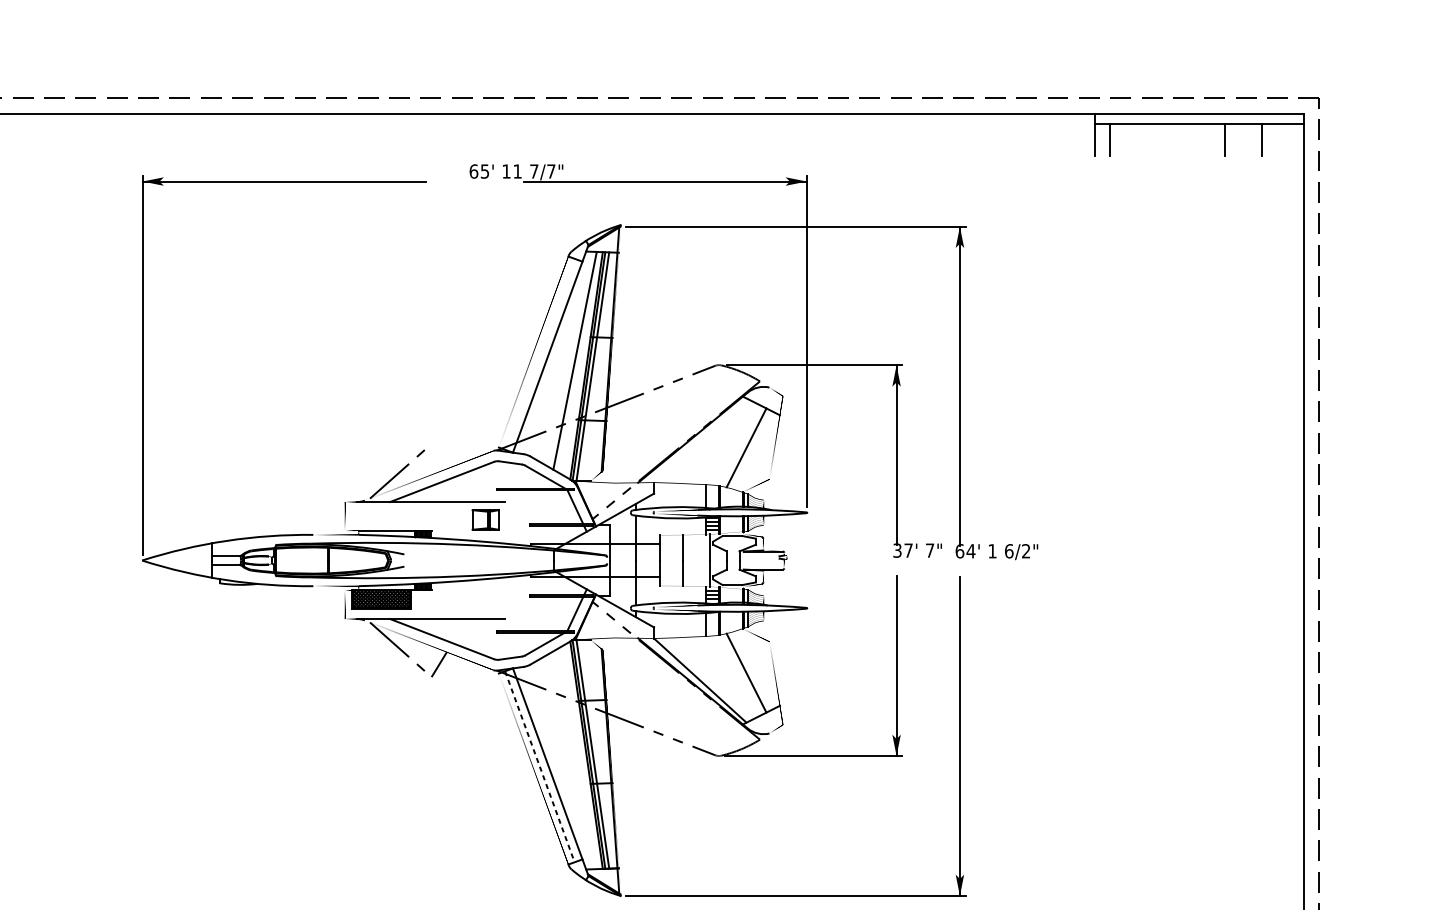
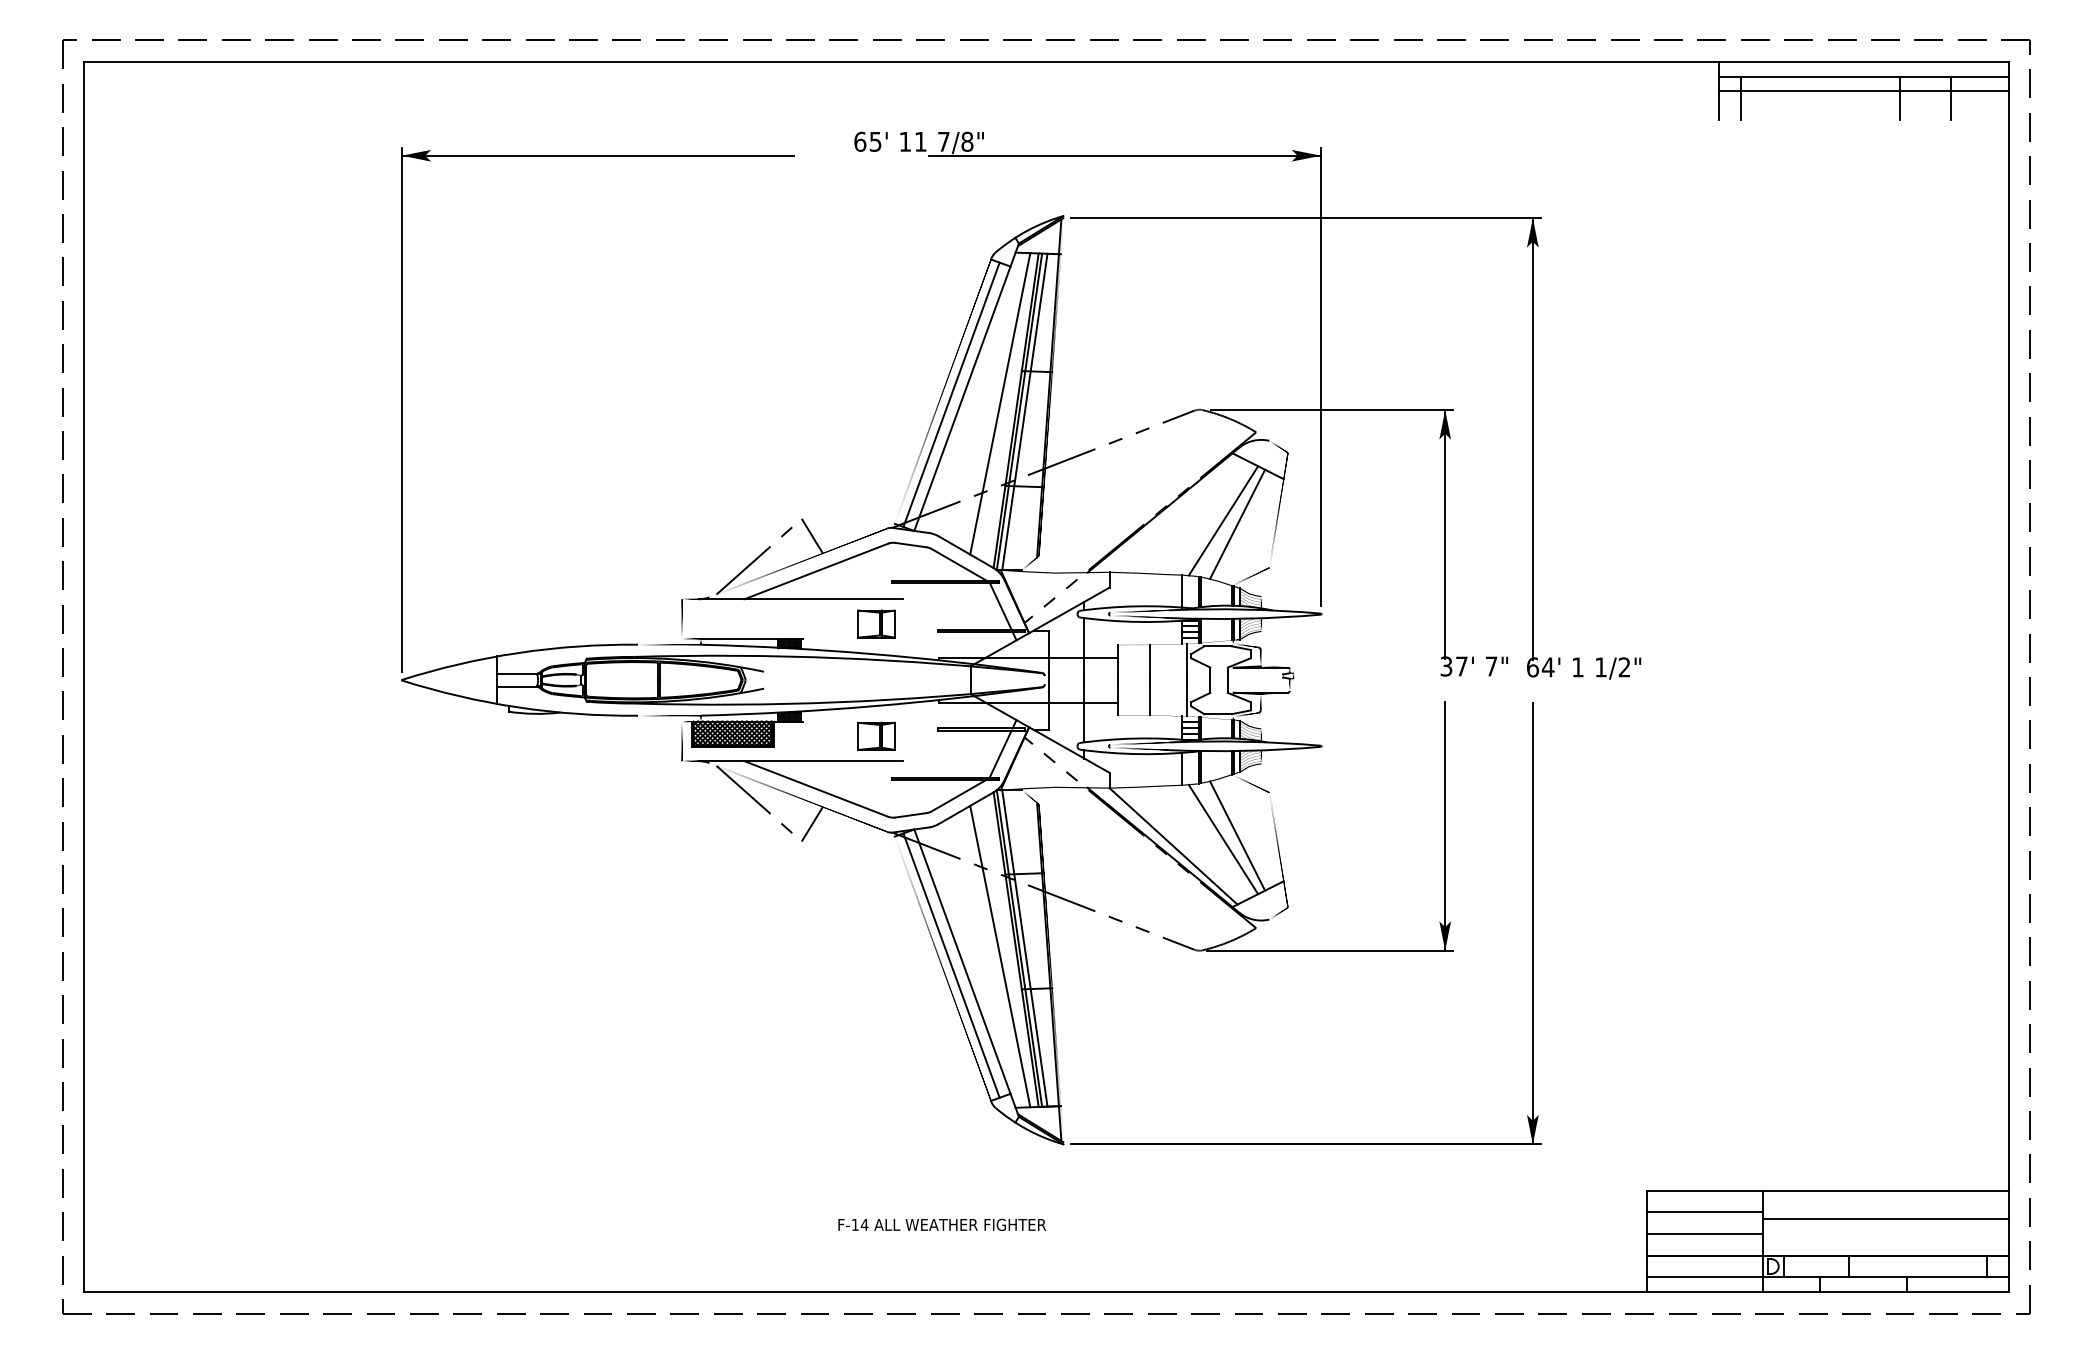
line: (1198, 135) -> (1863, 91), added
text: (551, 171) -> (967, 141), 7/7" -> 7/8"
line: (539, 354) -> (951, 394), added
line: (736, 445) -> (1223, 520), added
line: (438, 455) -> (811, 535), added
text: (1009, 551) -> (1601, 667), 6/2" -> 1/2"
part: (485, 600) -> (876, 735), added
line: (736, 675) -> (1223, 839), added
line: (575, 760) -> (1000, 956), added
line: (539, 766) -> (951, 965), dashed -> solid

